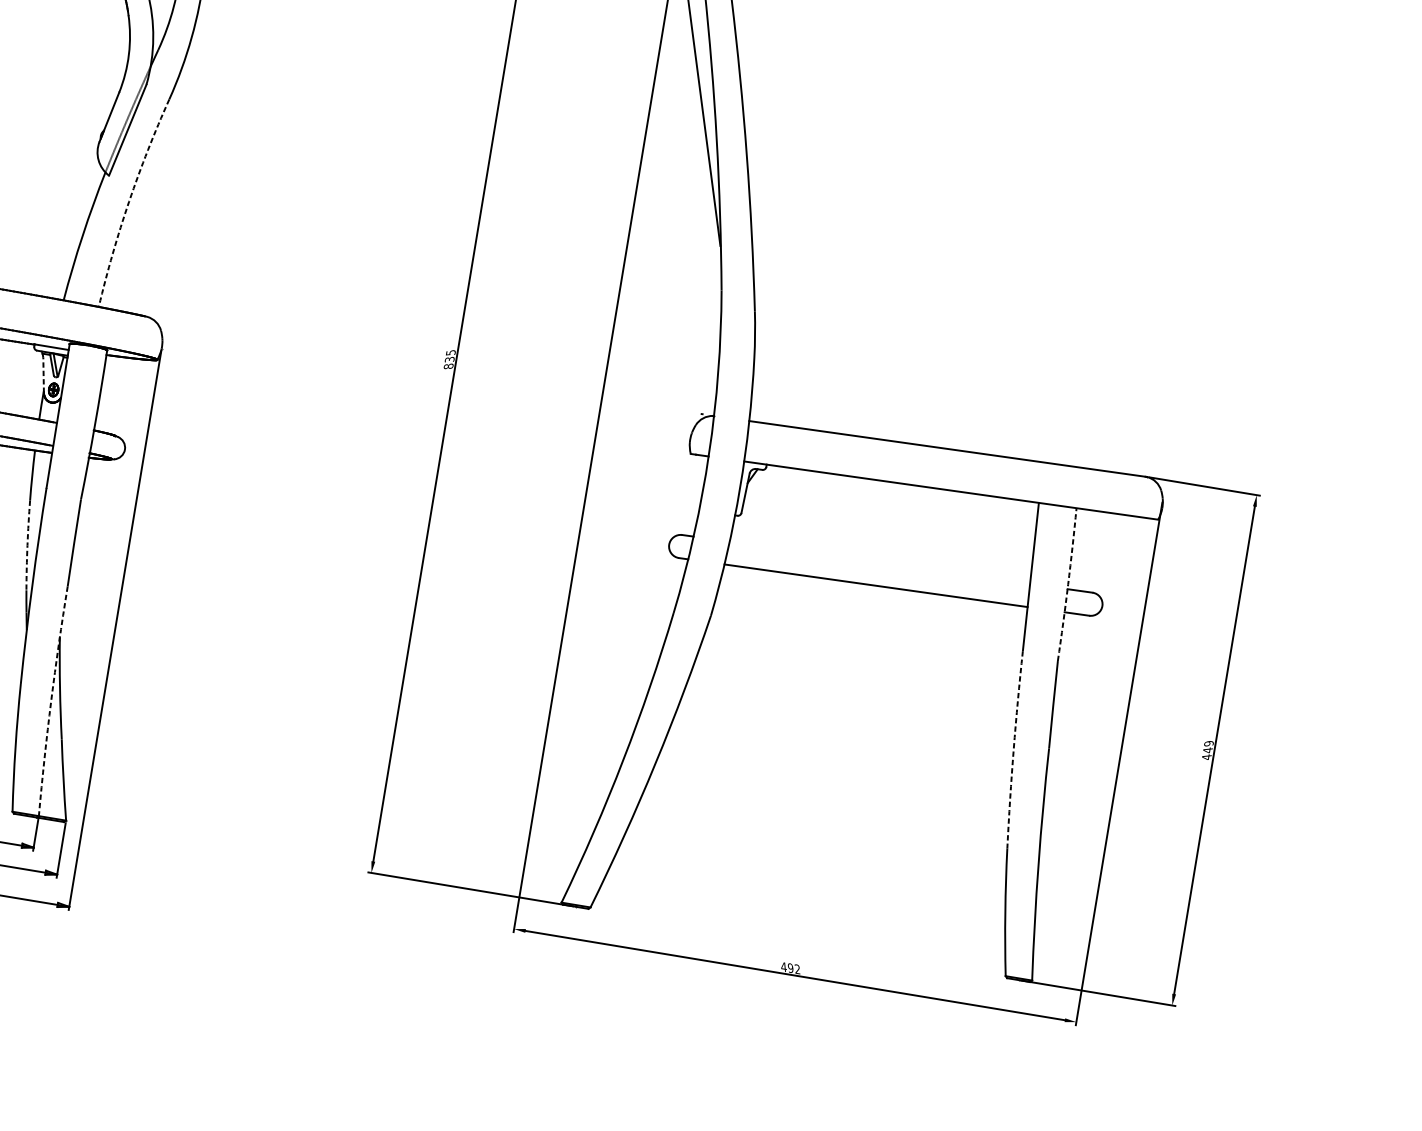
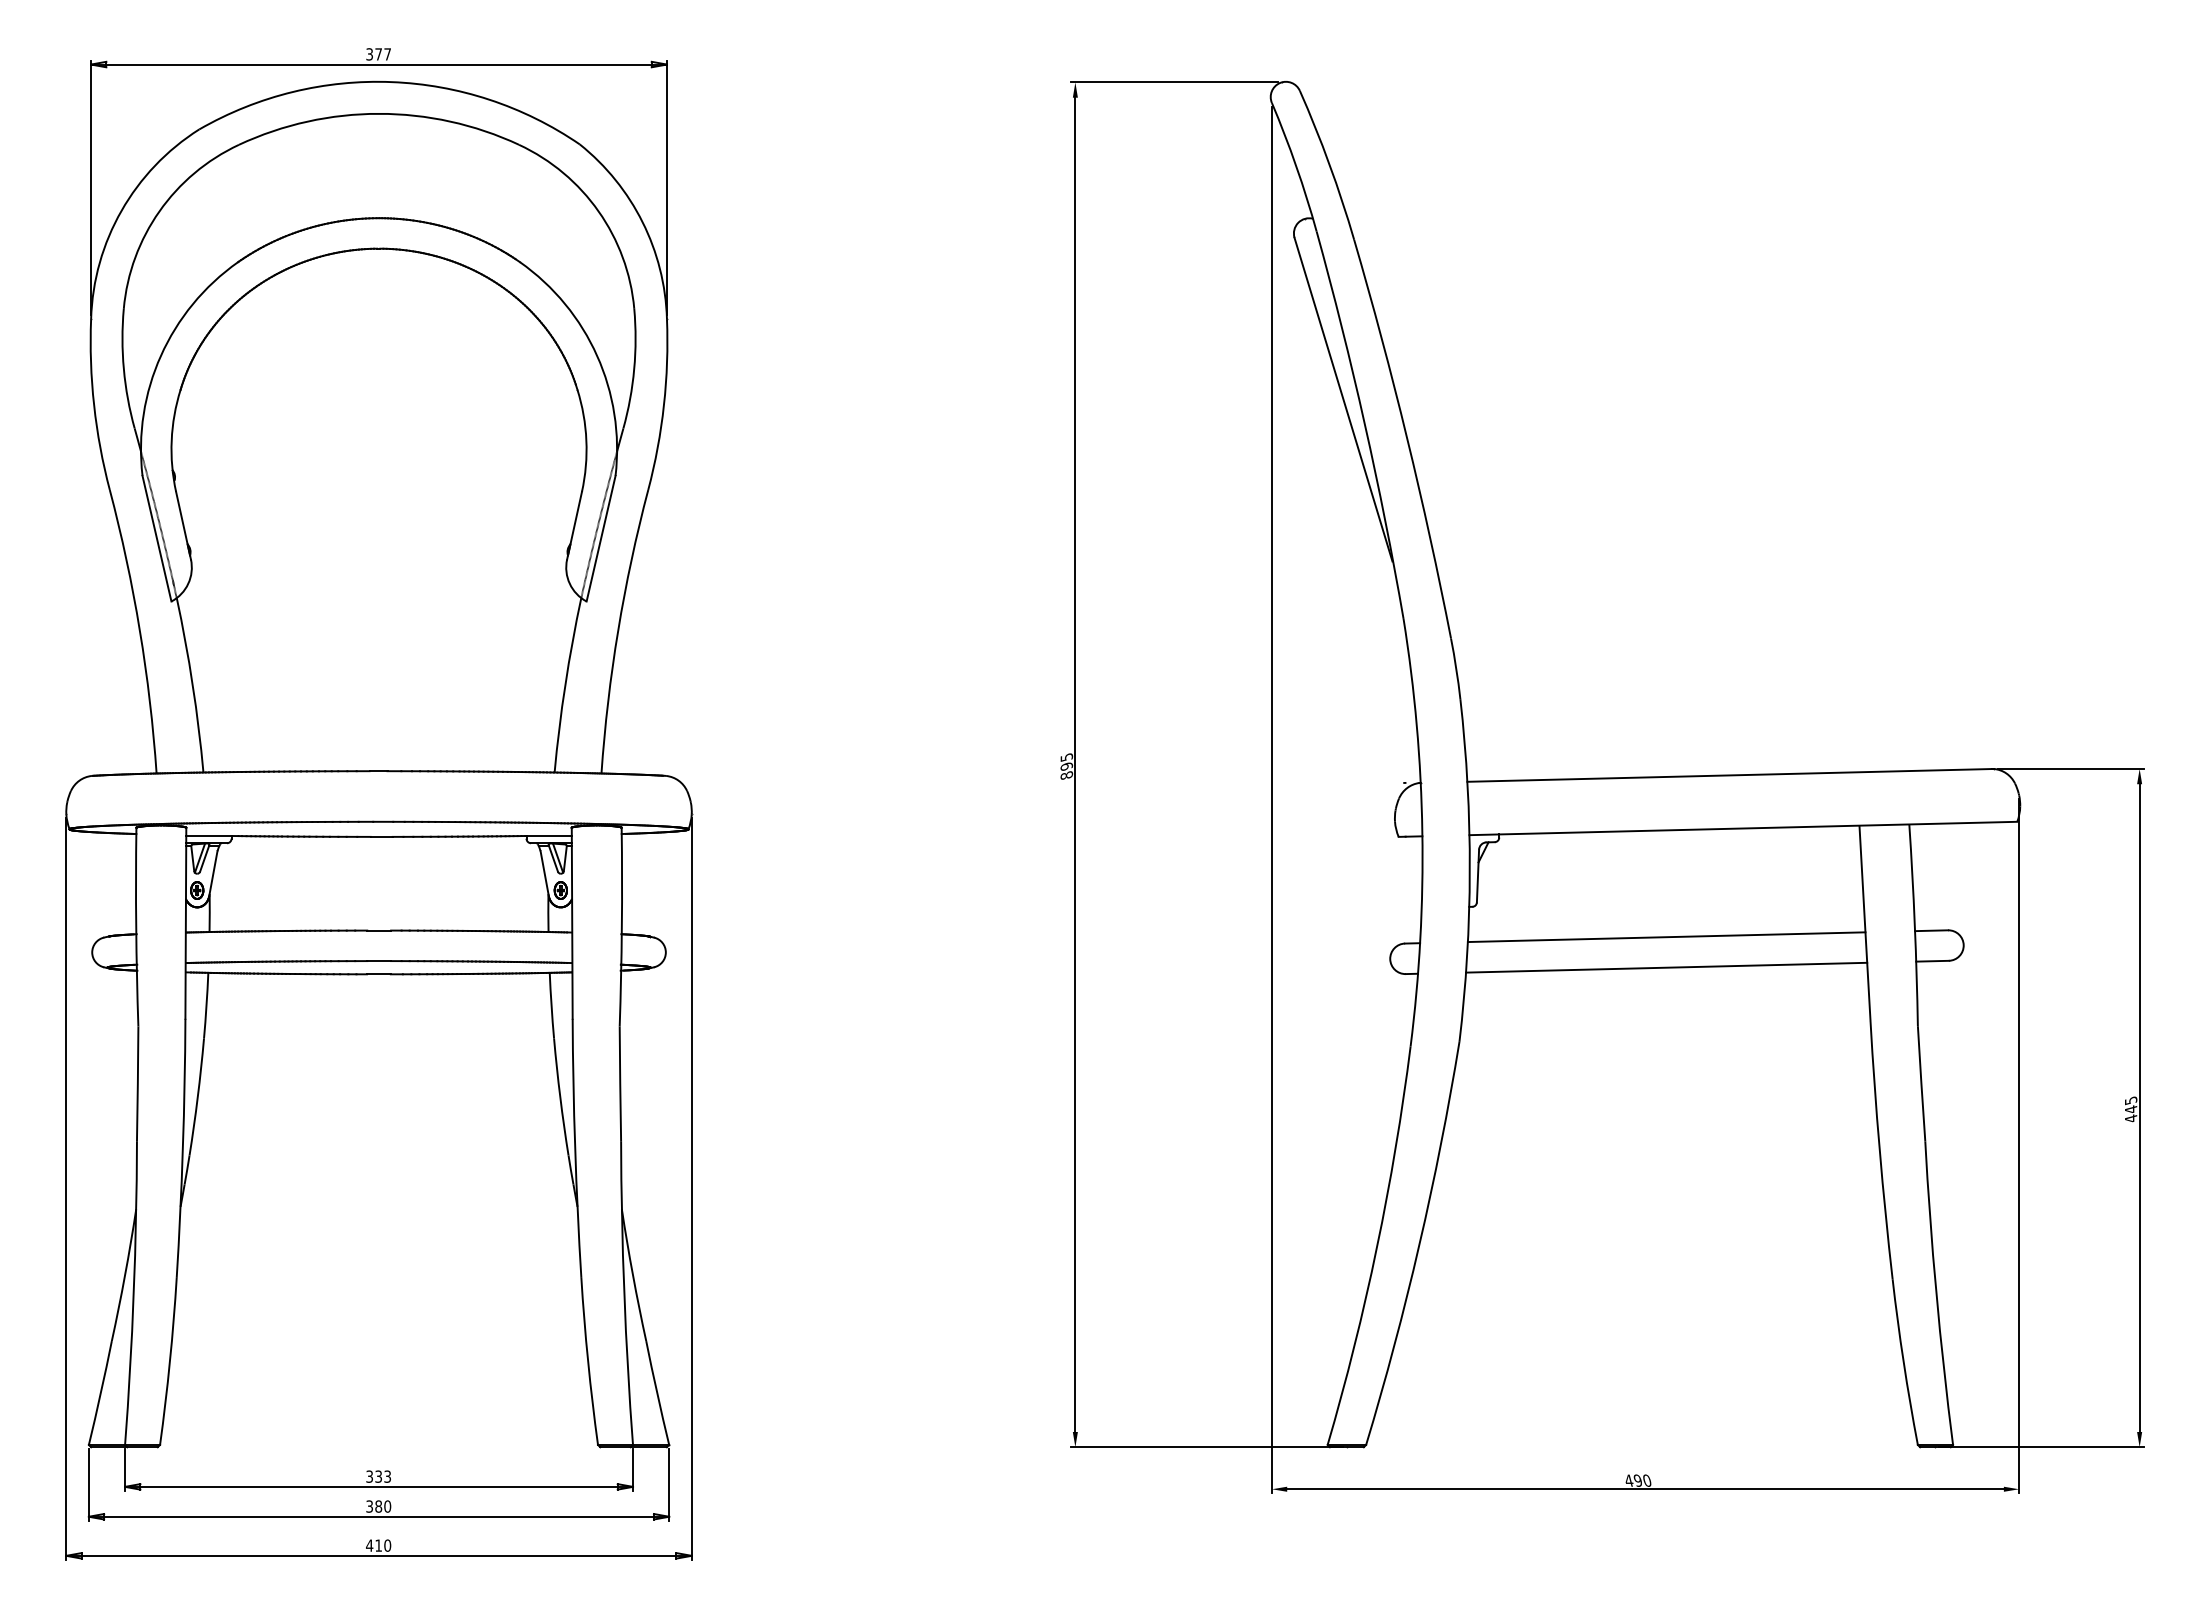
arc: (129, 201) -> (618, 630), dashed -> solid
text: (449, 359) -> (1066, 766), 835 -> 895
line: (43, 375) -> (544, 873), dashed -> solid
arc: (27, 545) -> (560, 1097), dashed -> solid
line: (879, 563) -> (1666, 937), added
arc: (1067, 584) -> (1914, 925), dashed -> solid
arc: (51, 701) -> (624, 1293), dashed -> solid
text: (1208, 743) -> (2130, 1100), 449 -> 445
arc: (1013, 749) -> (1879, 1150), dashed -> solid
text: (797, 969) -> (1646, 1480), 492 -> 490

